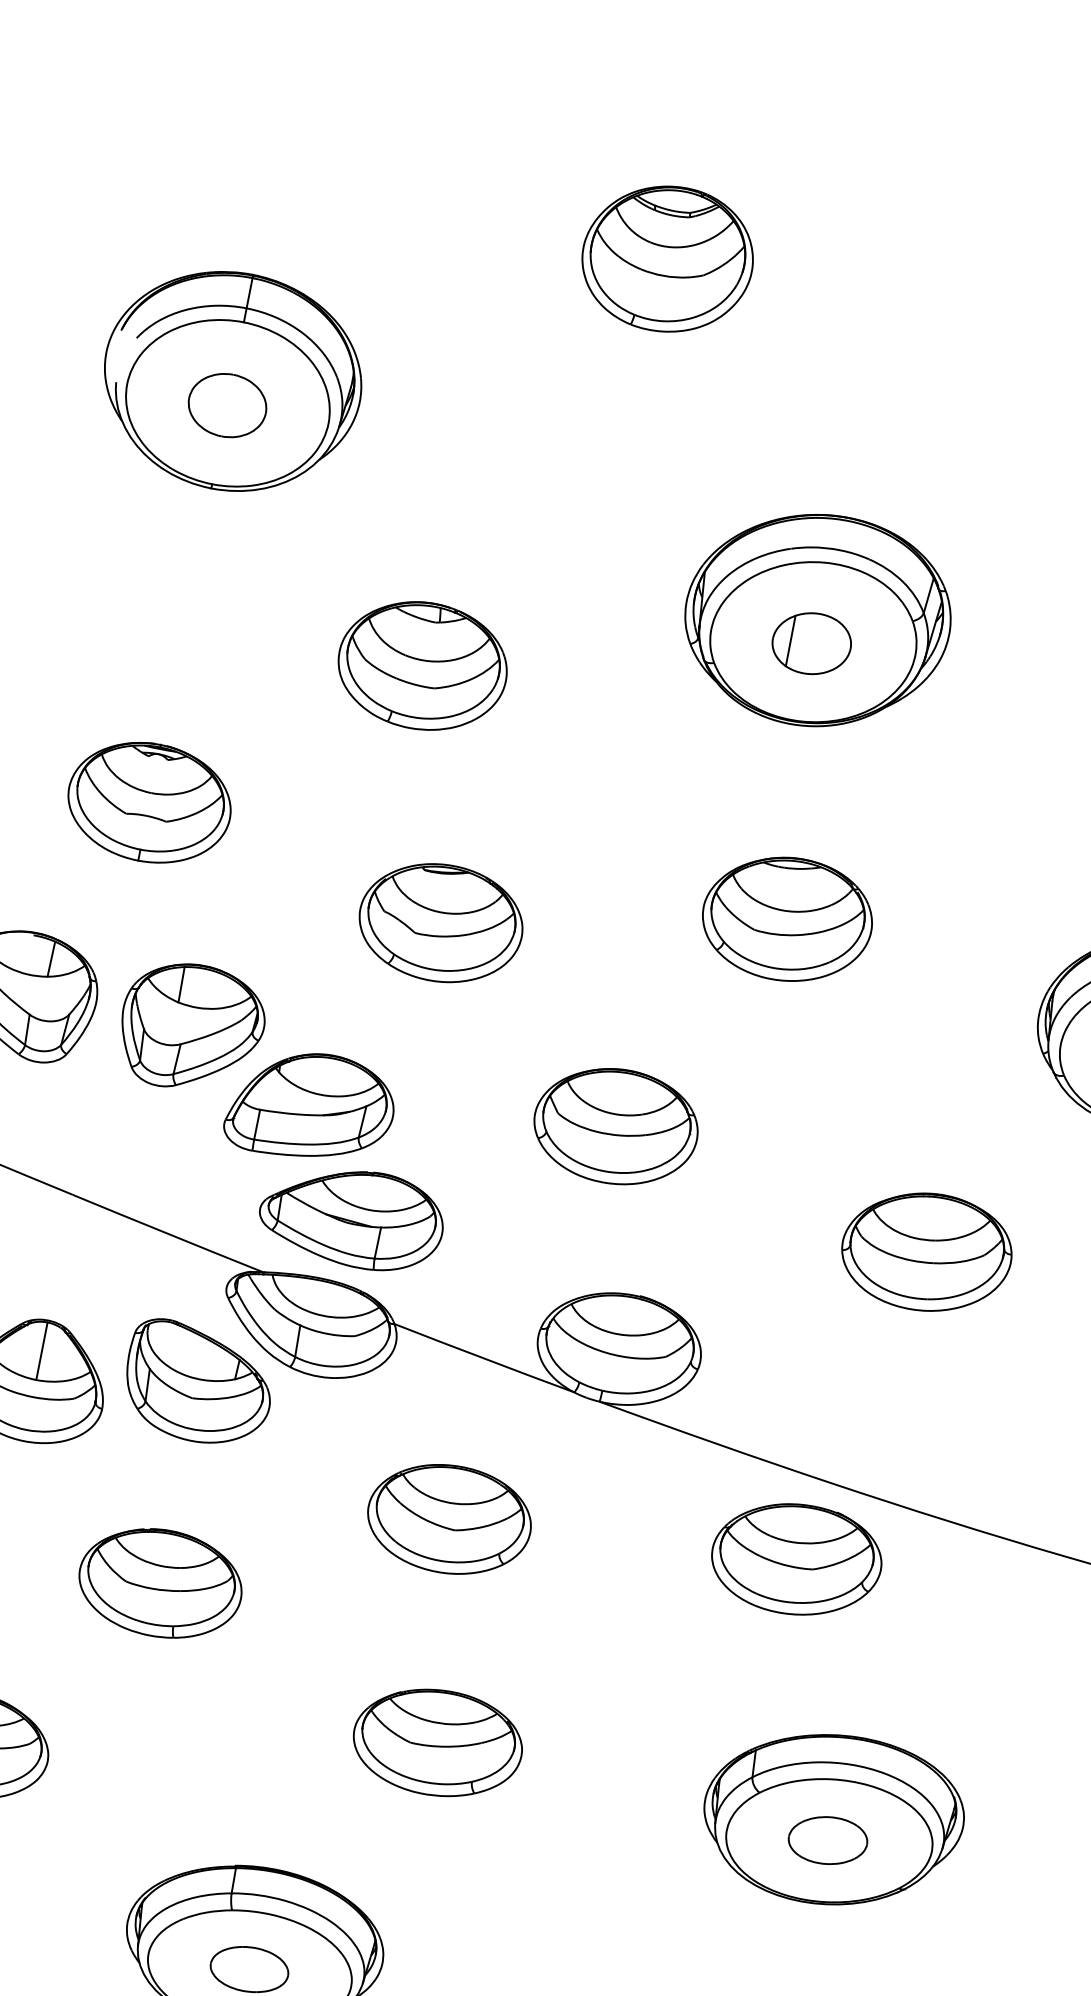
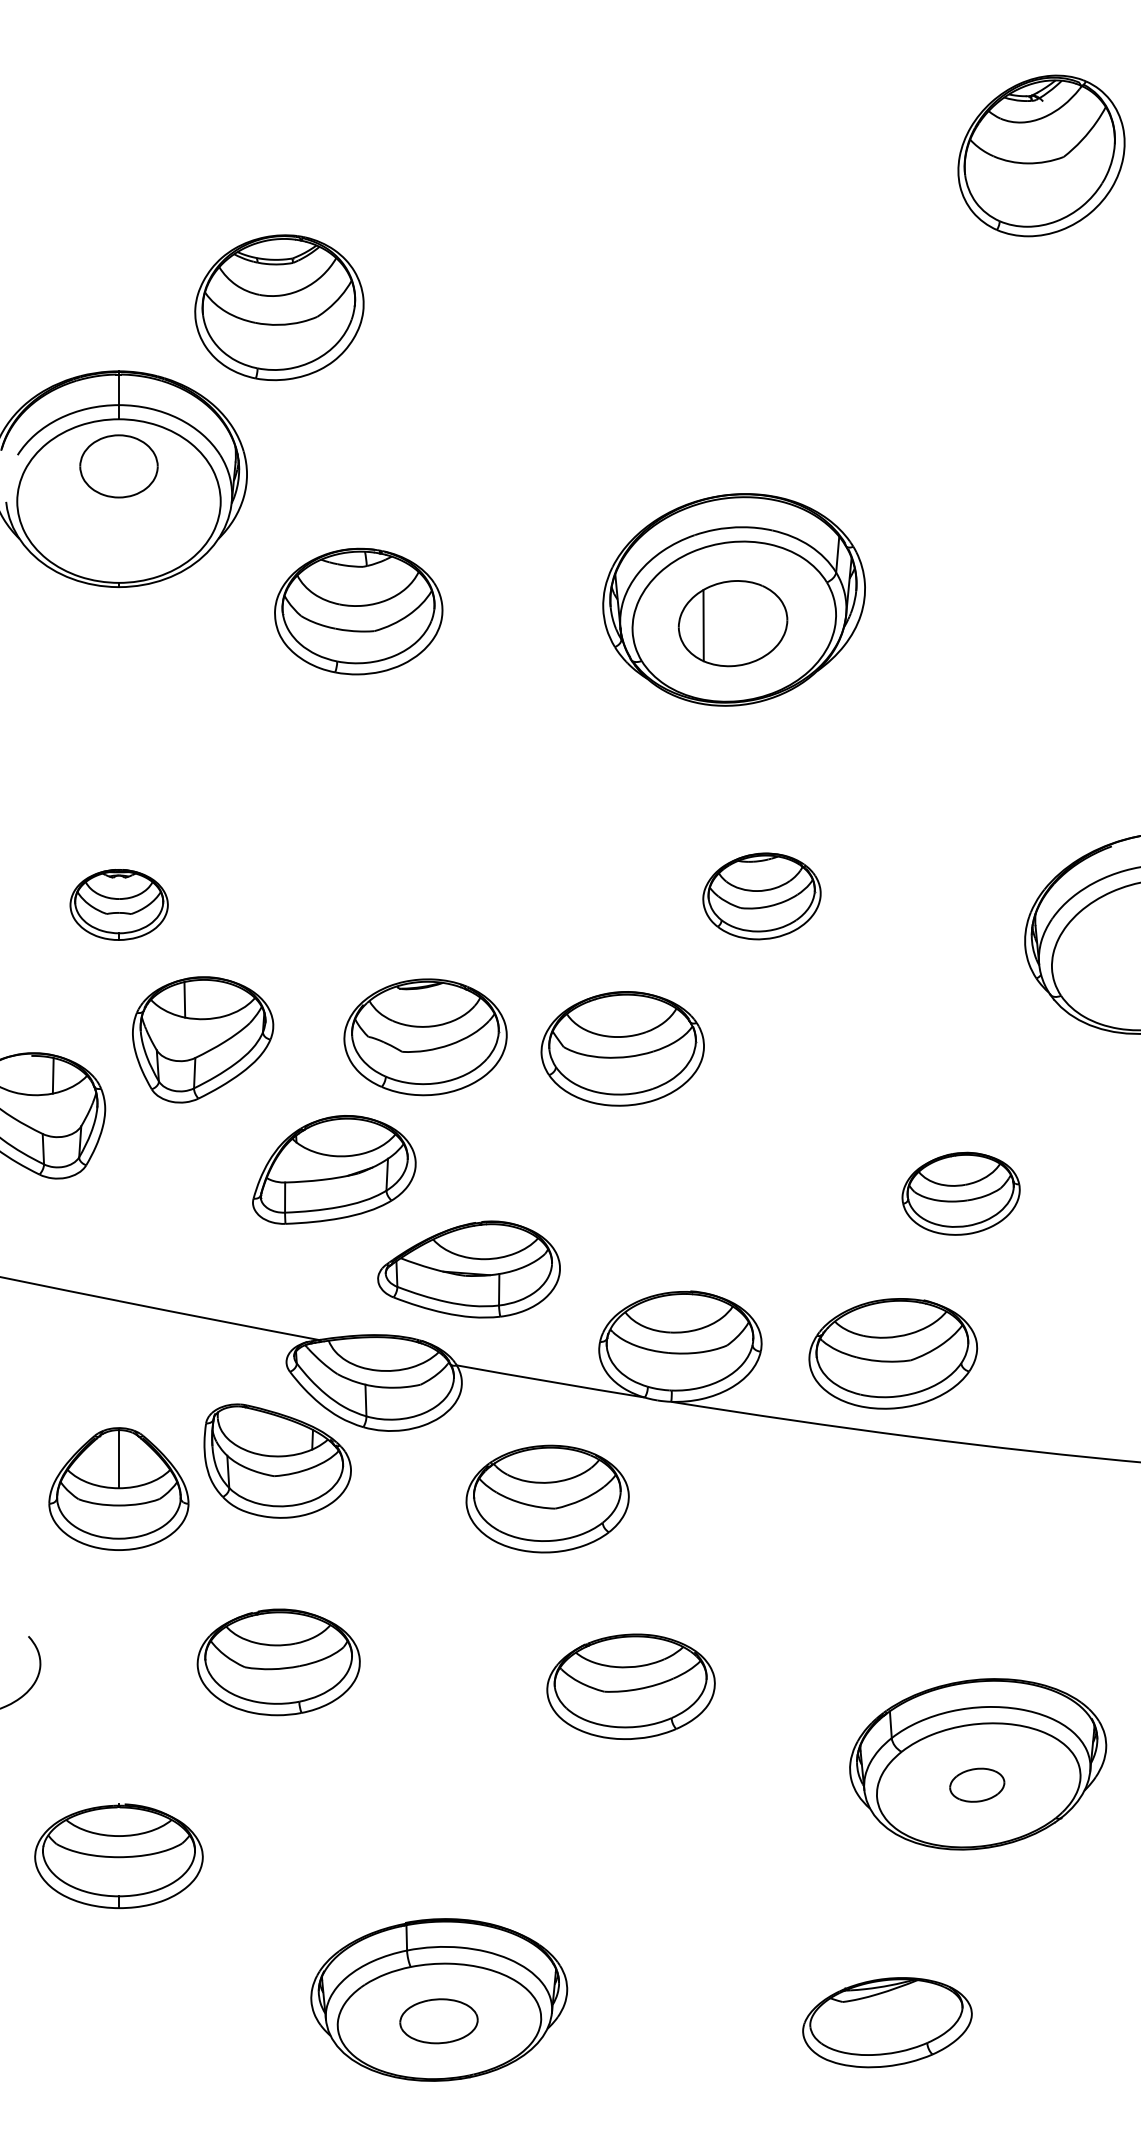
part: (667, 258) -> (279, 307), moved
part: (227, 405) -> (118, 466), moved
part: (811, 643) -> (732, 623), size x1.4
part: (422, 665) -> (358, 611), moved
part: (150, 802) -> (119, 904), size x0.6
part: (786, 919) -> (761, 896), size x0.7
part: (440, 923) -> (425, 1037), moved
part: (192, 1027) -> (203, 1039), moved
part: (615, 1126) -> (622, 1048), moved
part: (351, 1217) -> (468, 1269), moved
part: (926, 1251) -> (960, 1193), size x0.7
part: (449, 1518) -> (547, 1498), moved
part: (797, 1559) -> (893, 1353), moved
part: (437, 1742) -> (630, 1686), moved
part: (827, 1839) -> (976, 1784), size x0.7

